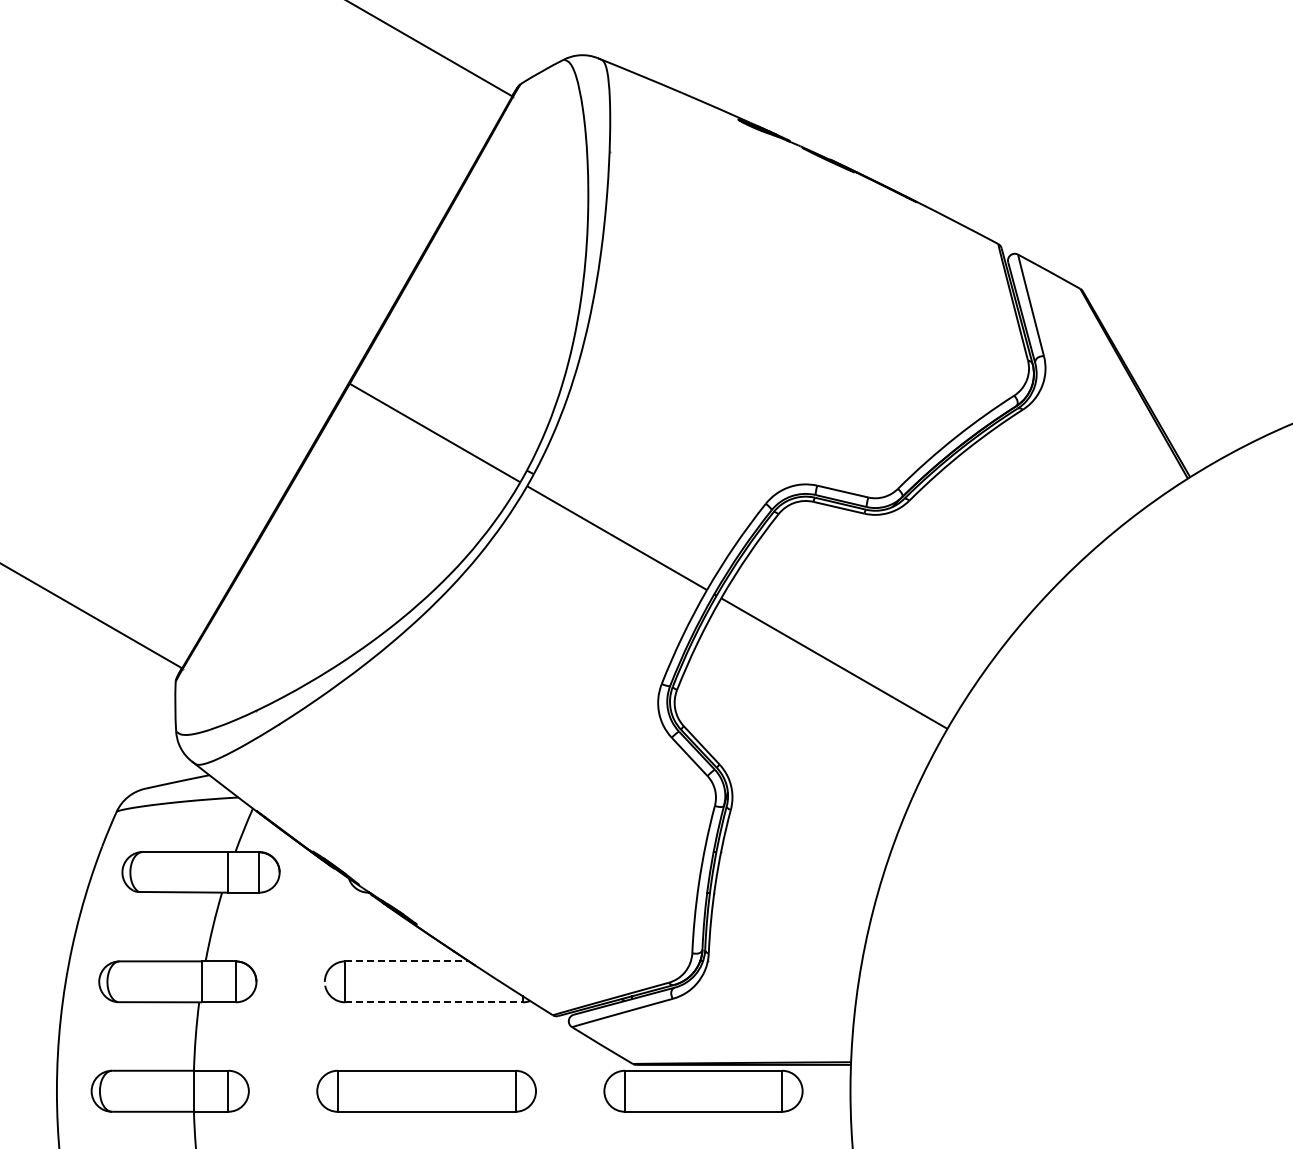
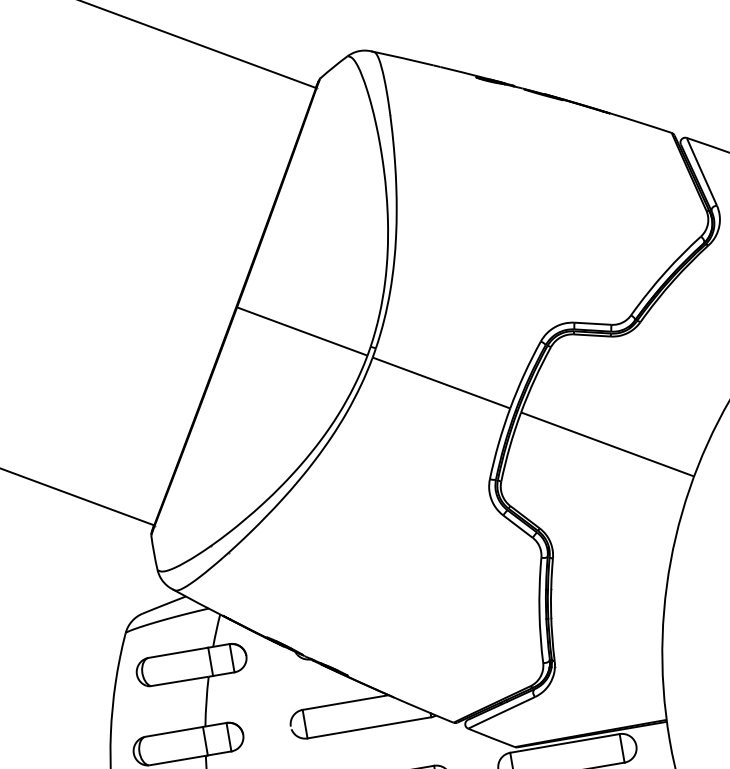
line: (407, 961) -> (345, 702), dashed -> solid
line: (434, 1002) -> (369, 727), dashed -> solid

